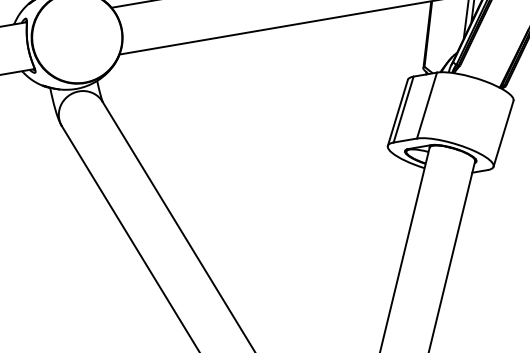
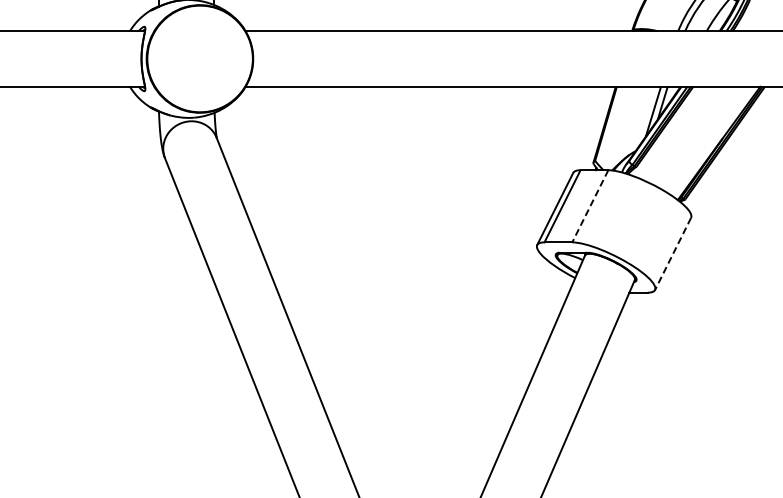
line: (427, 105) -> (590, 206), solid -> dashed
line: (503, 134) -> (672, 254), solid -> dashed

